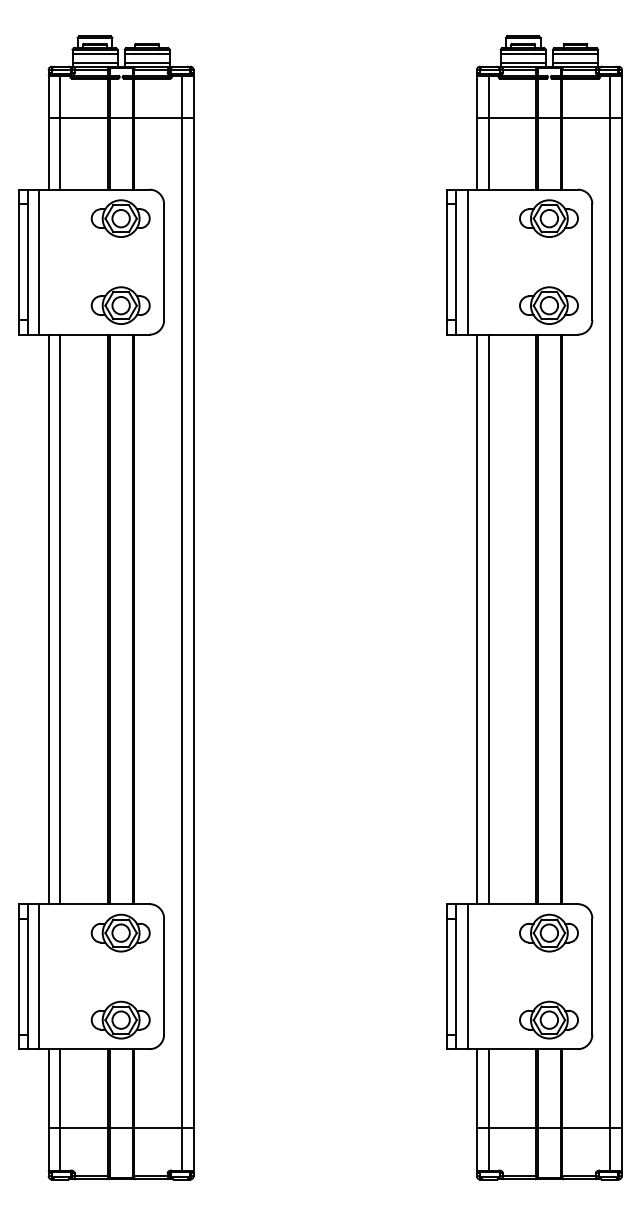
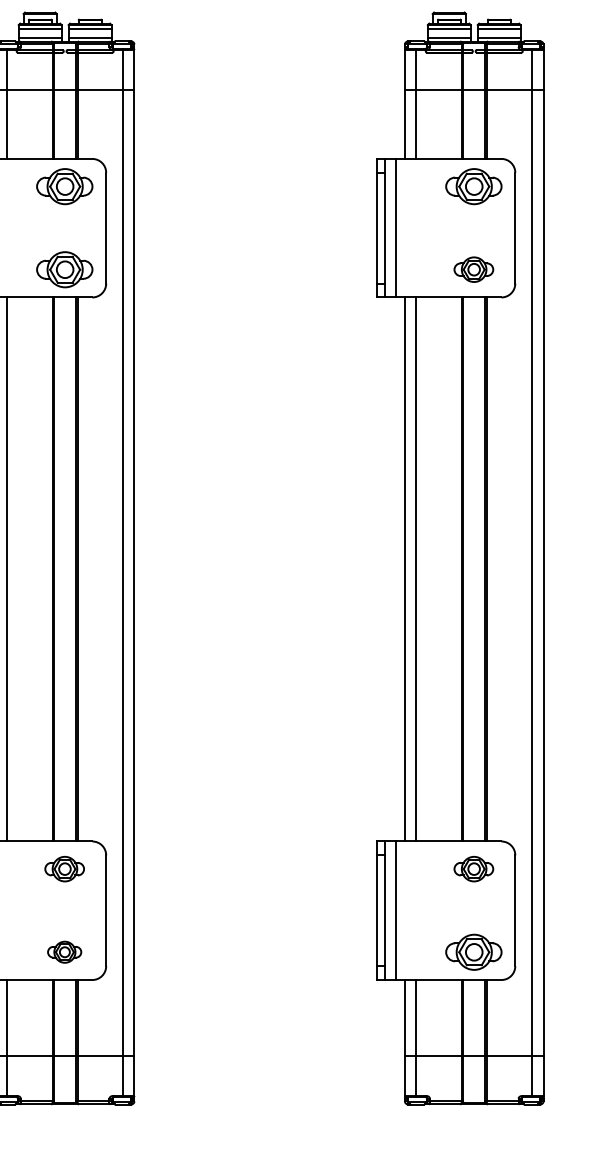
part: (548, 305) -> (473, 269), size x0.7
part: (120, 932) -> (64, 868), size x0.7
part: (548, 932) -> (473, 868), size x0.7
part: (120, 1019) -> (64, 951), size x0.6

